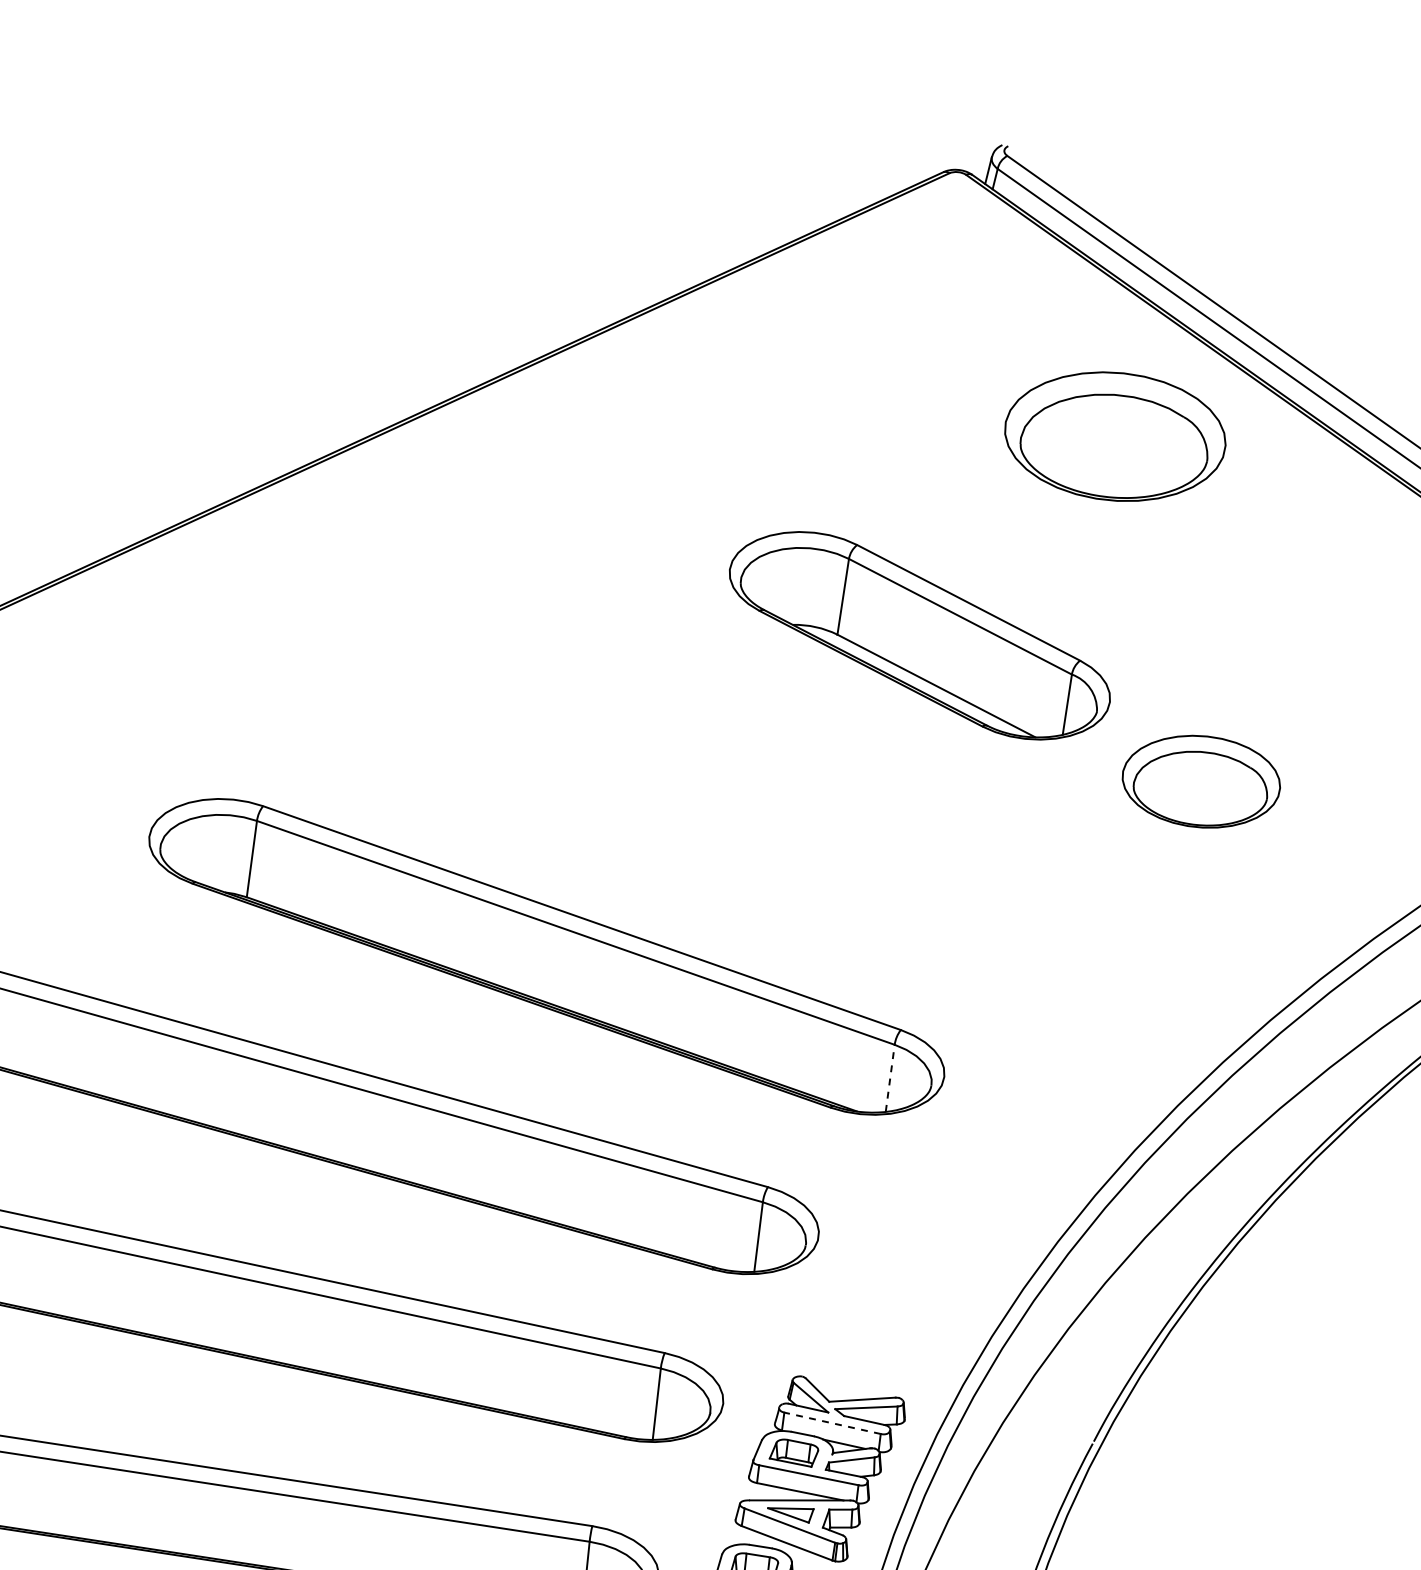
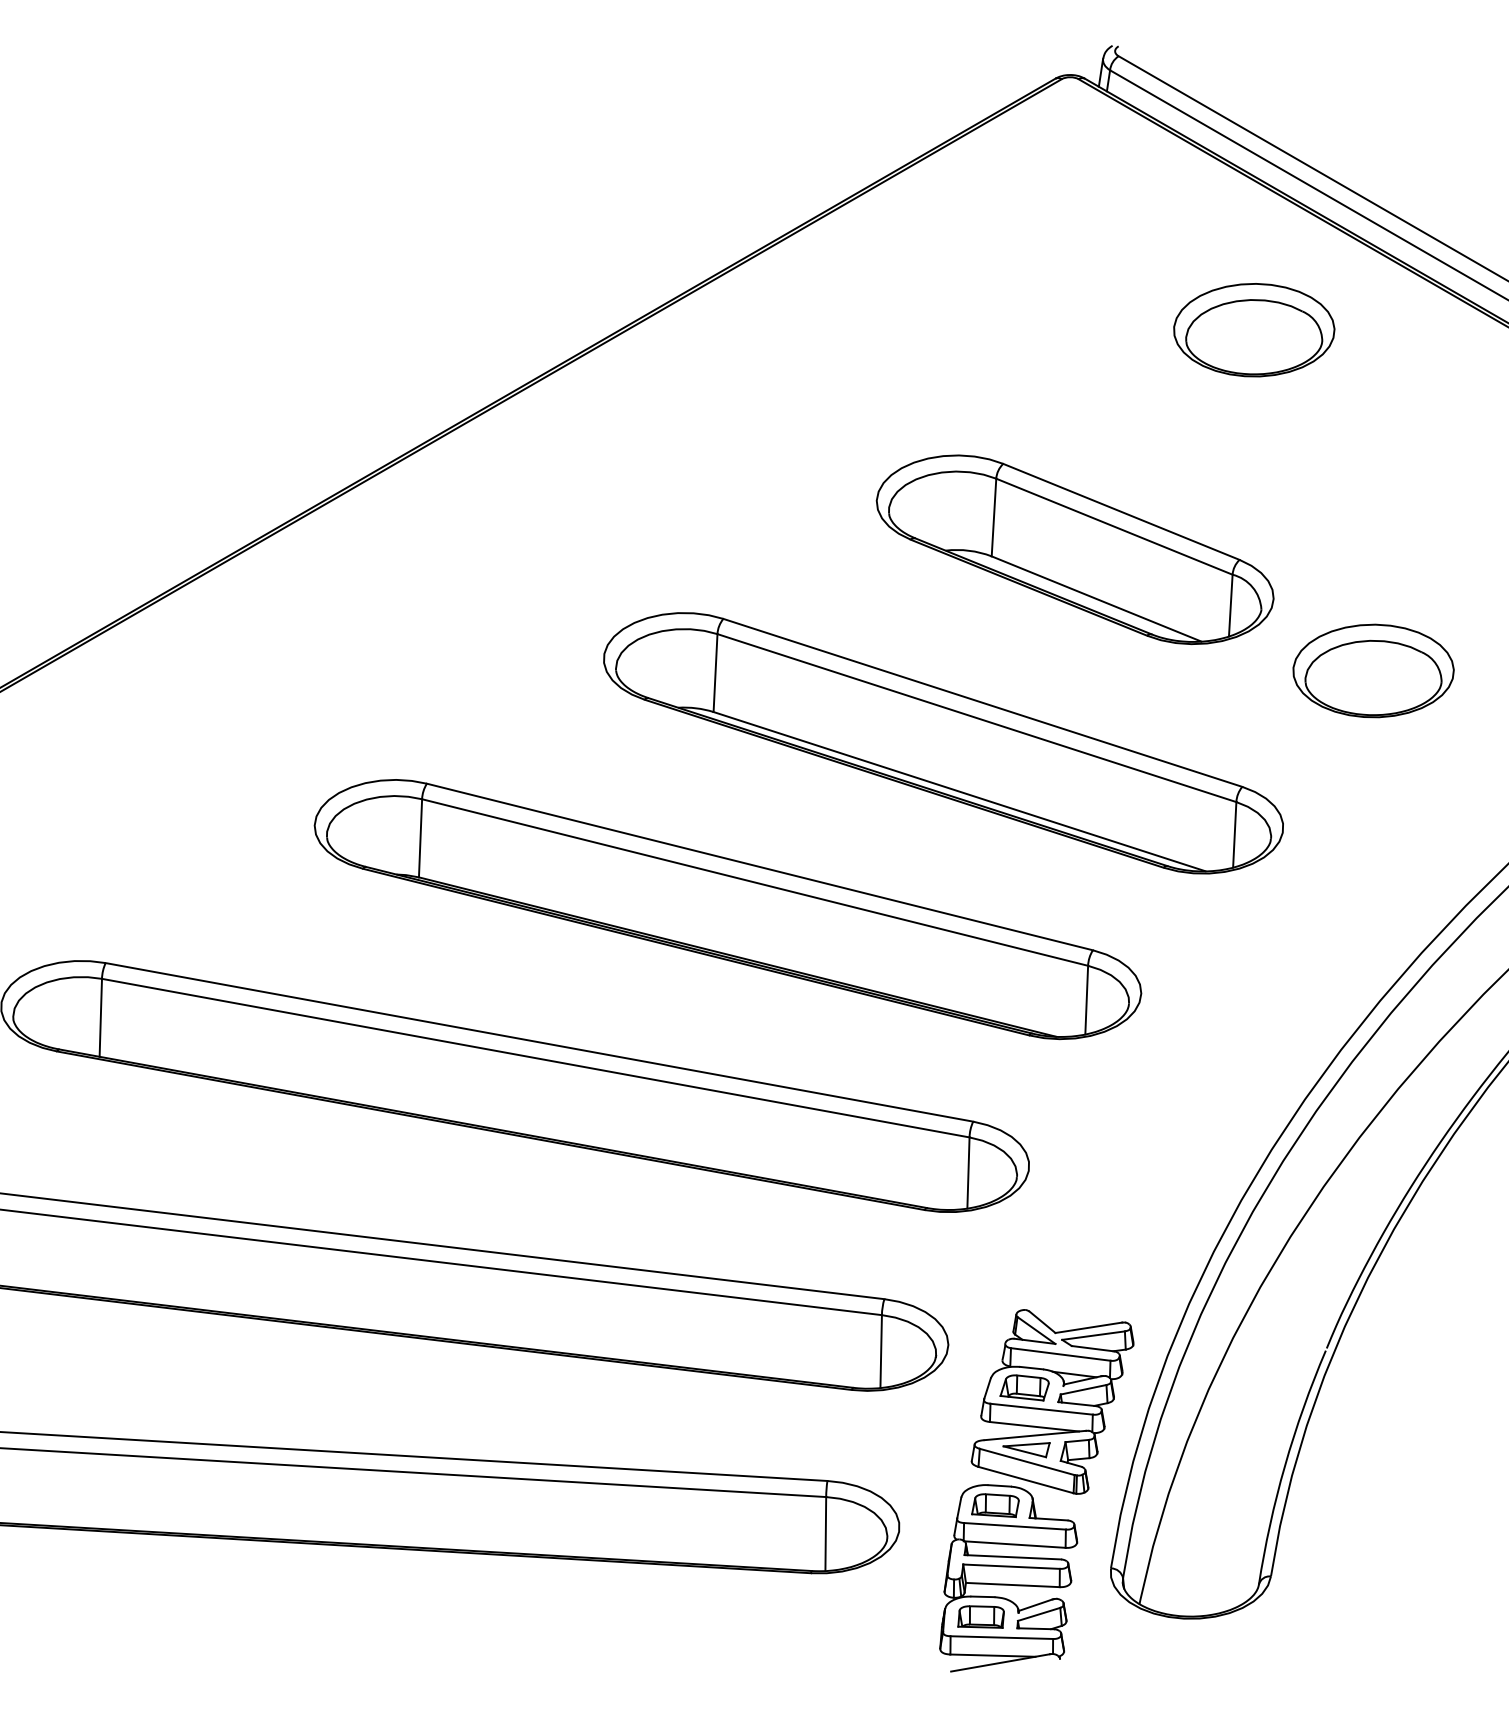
part: (1115, 437) -> (1254, 330), size x0.71
part: (773, 813) -> (943, 743), added
line: (890, 1077) -> (1086, 999), dashed -> solid
line: (832, 1423) -> (1060, 1354), dashed -> solid

